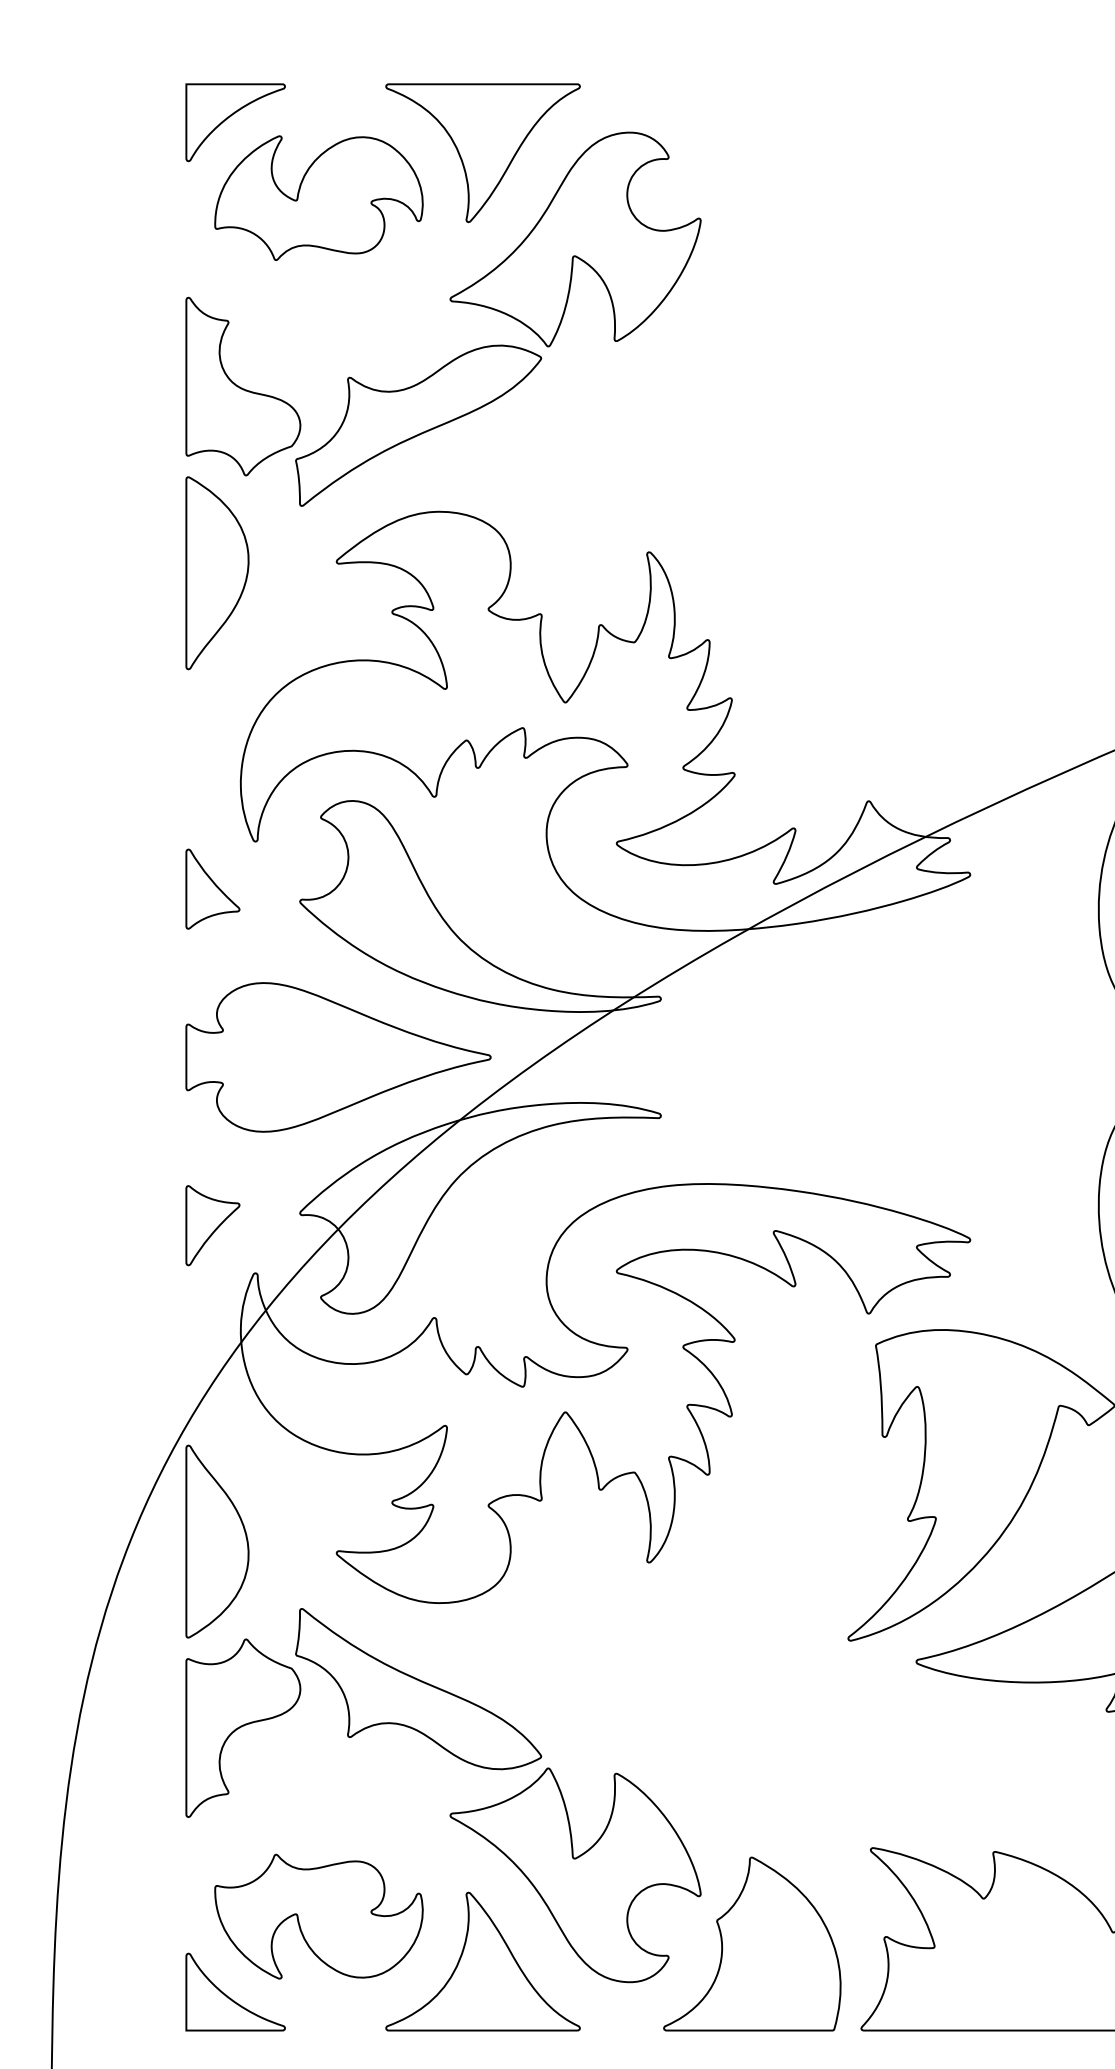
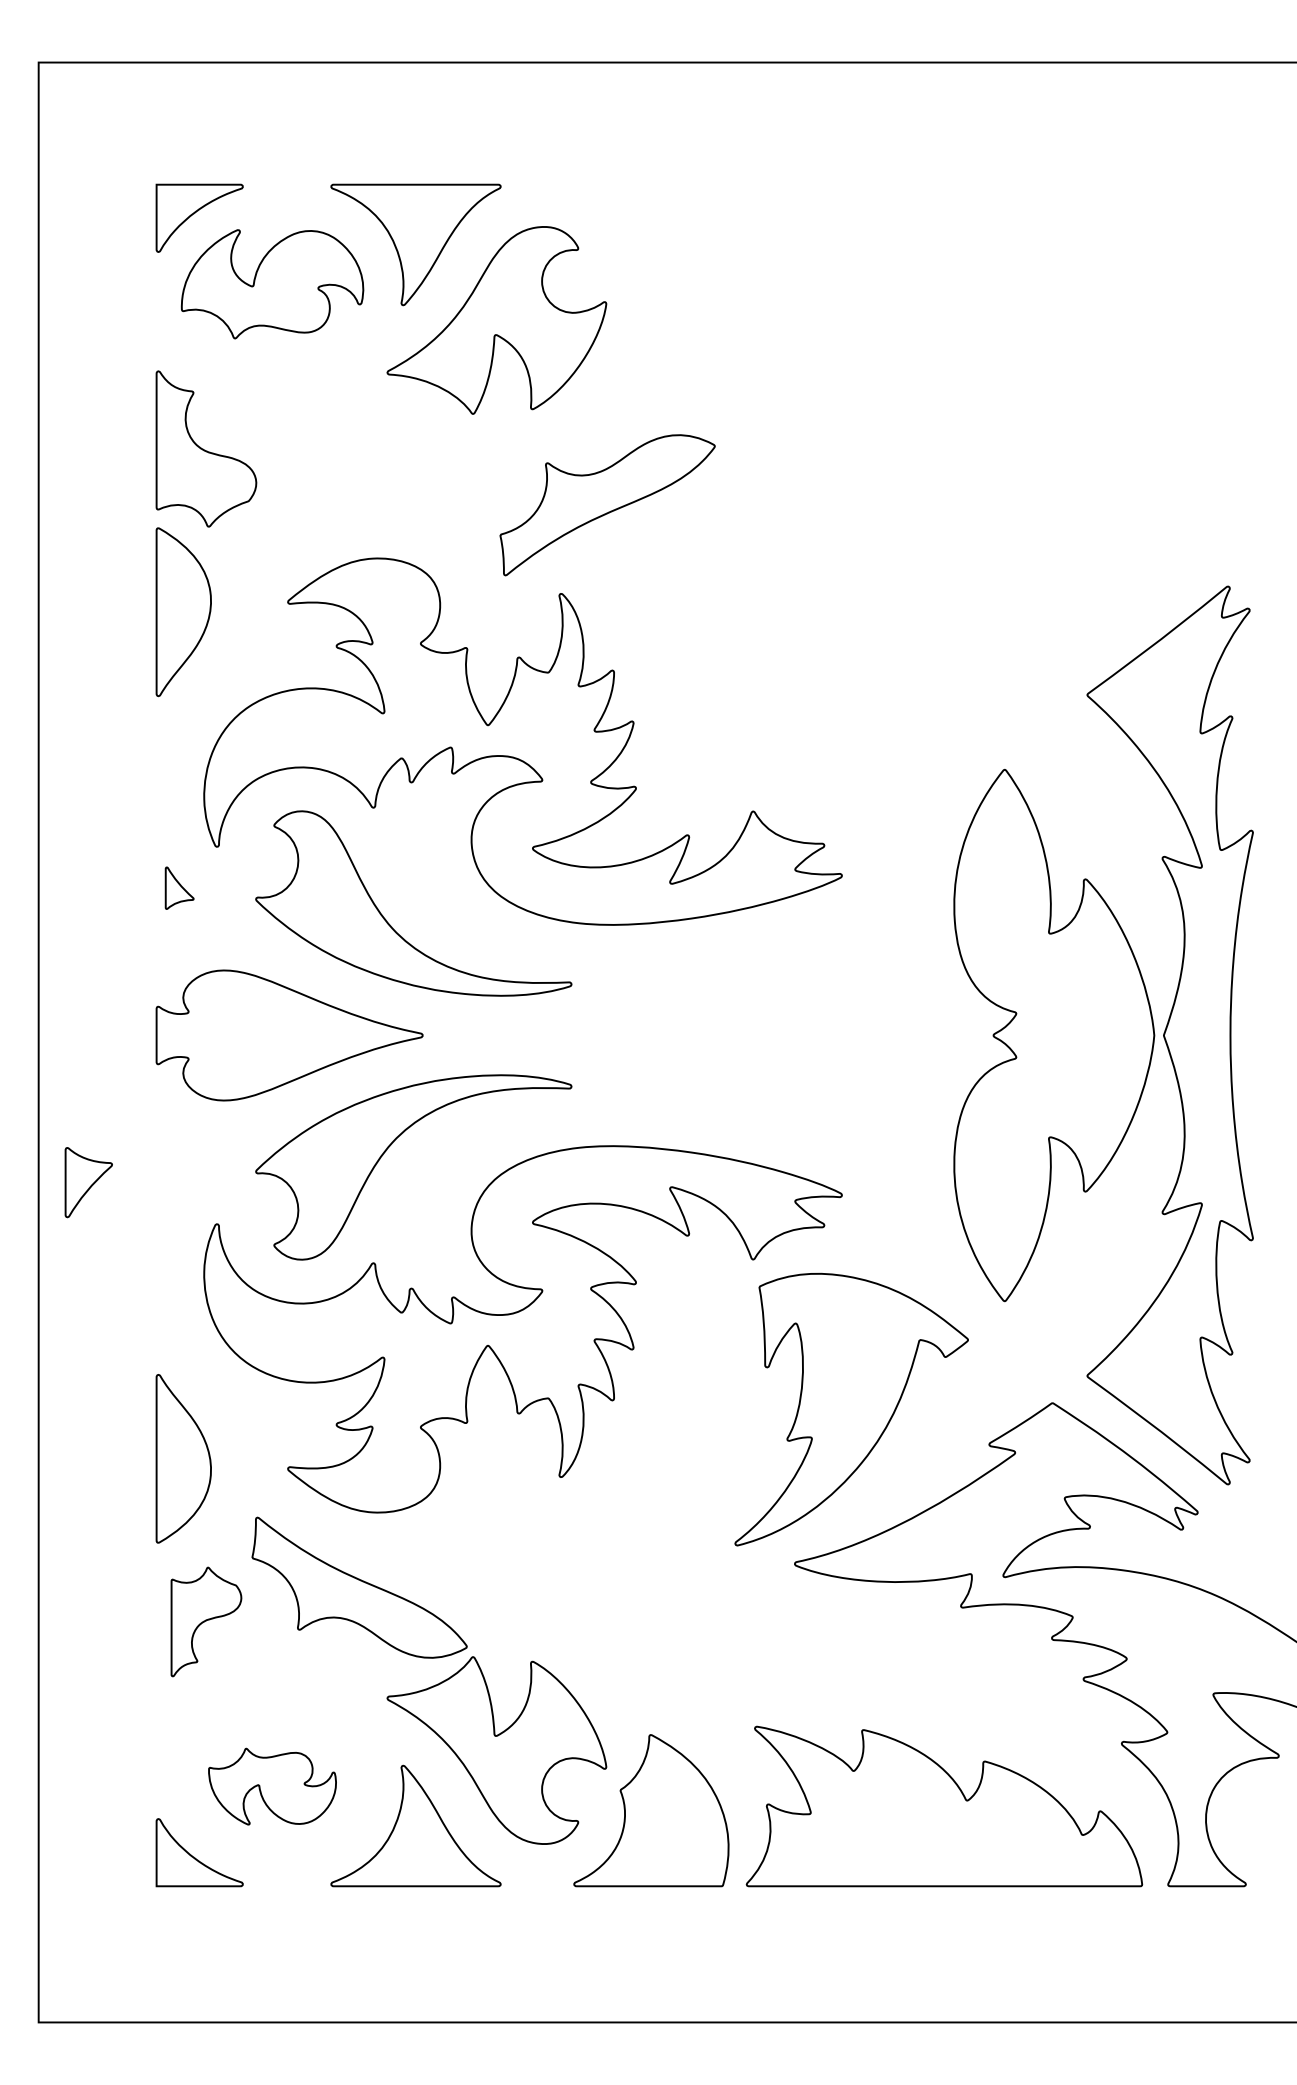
part: (418, 426) -> (607, 505), moved
part: (212, 888) -> (179, 887), size x0.6
part: (212, 1225) -> (88, 1182), moved
part: (243, 1727) -> (206, 1621), size x0.7
part: (318, 1916) -> (272, 1786), size x0.7

